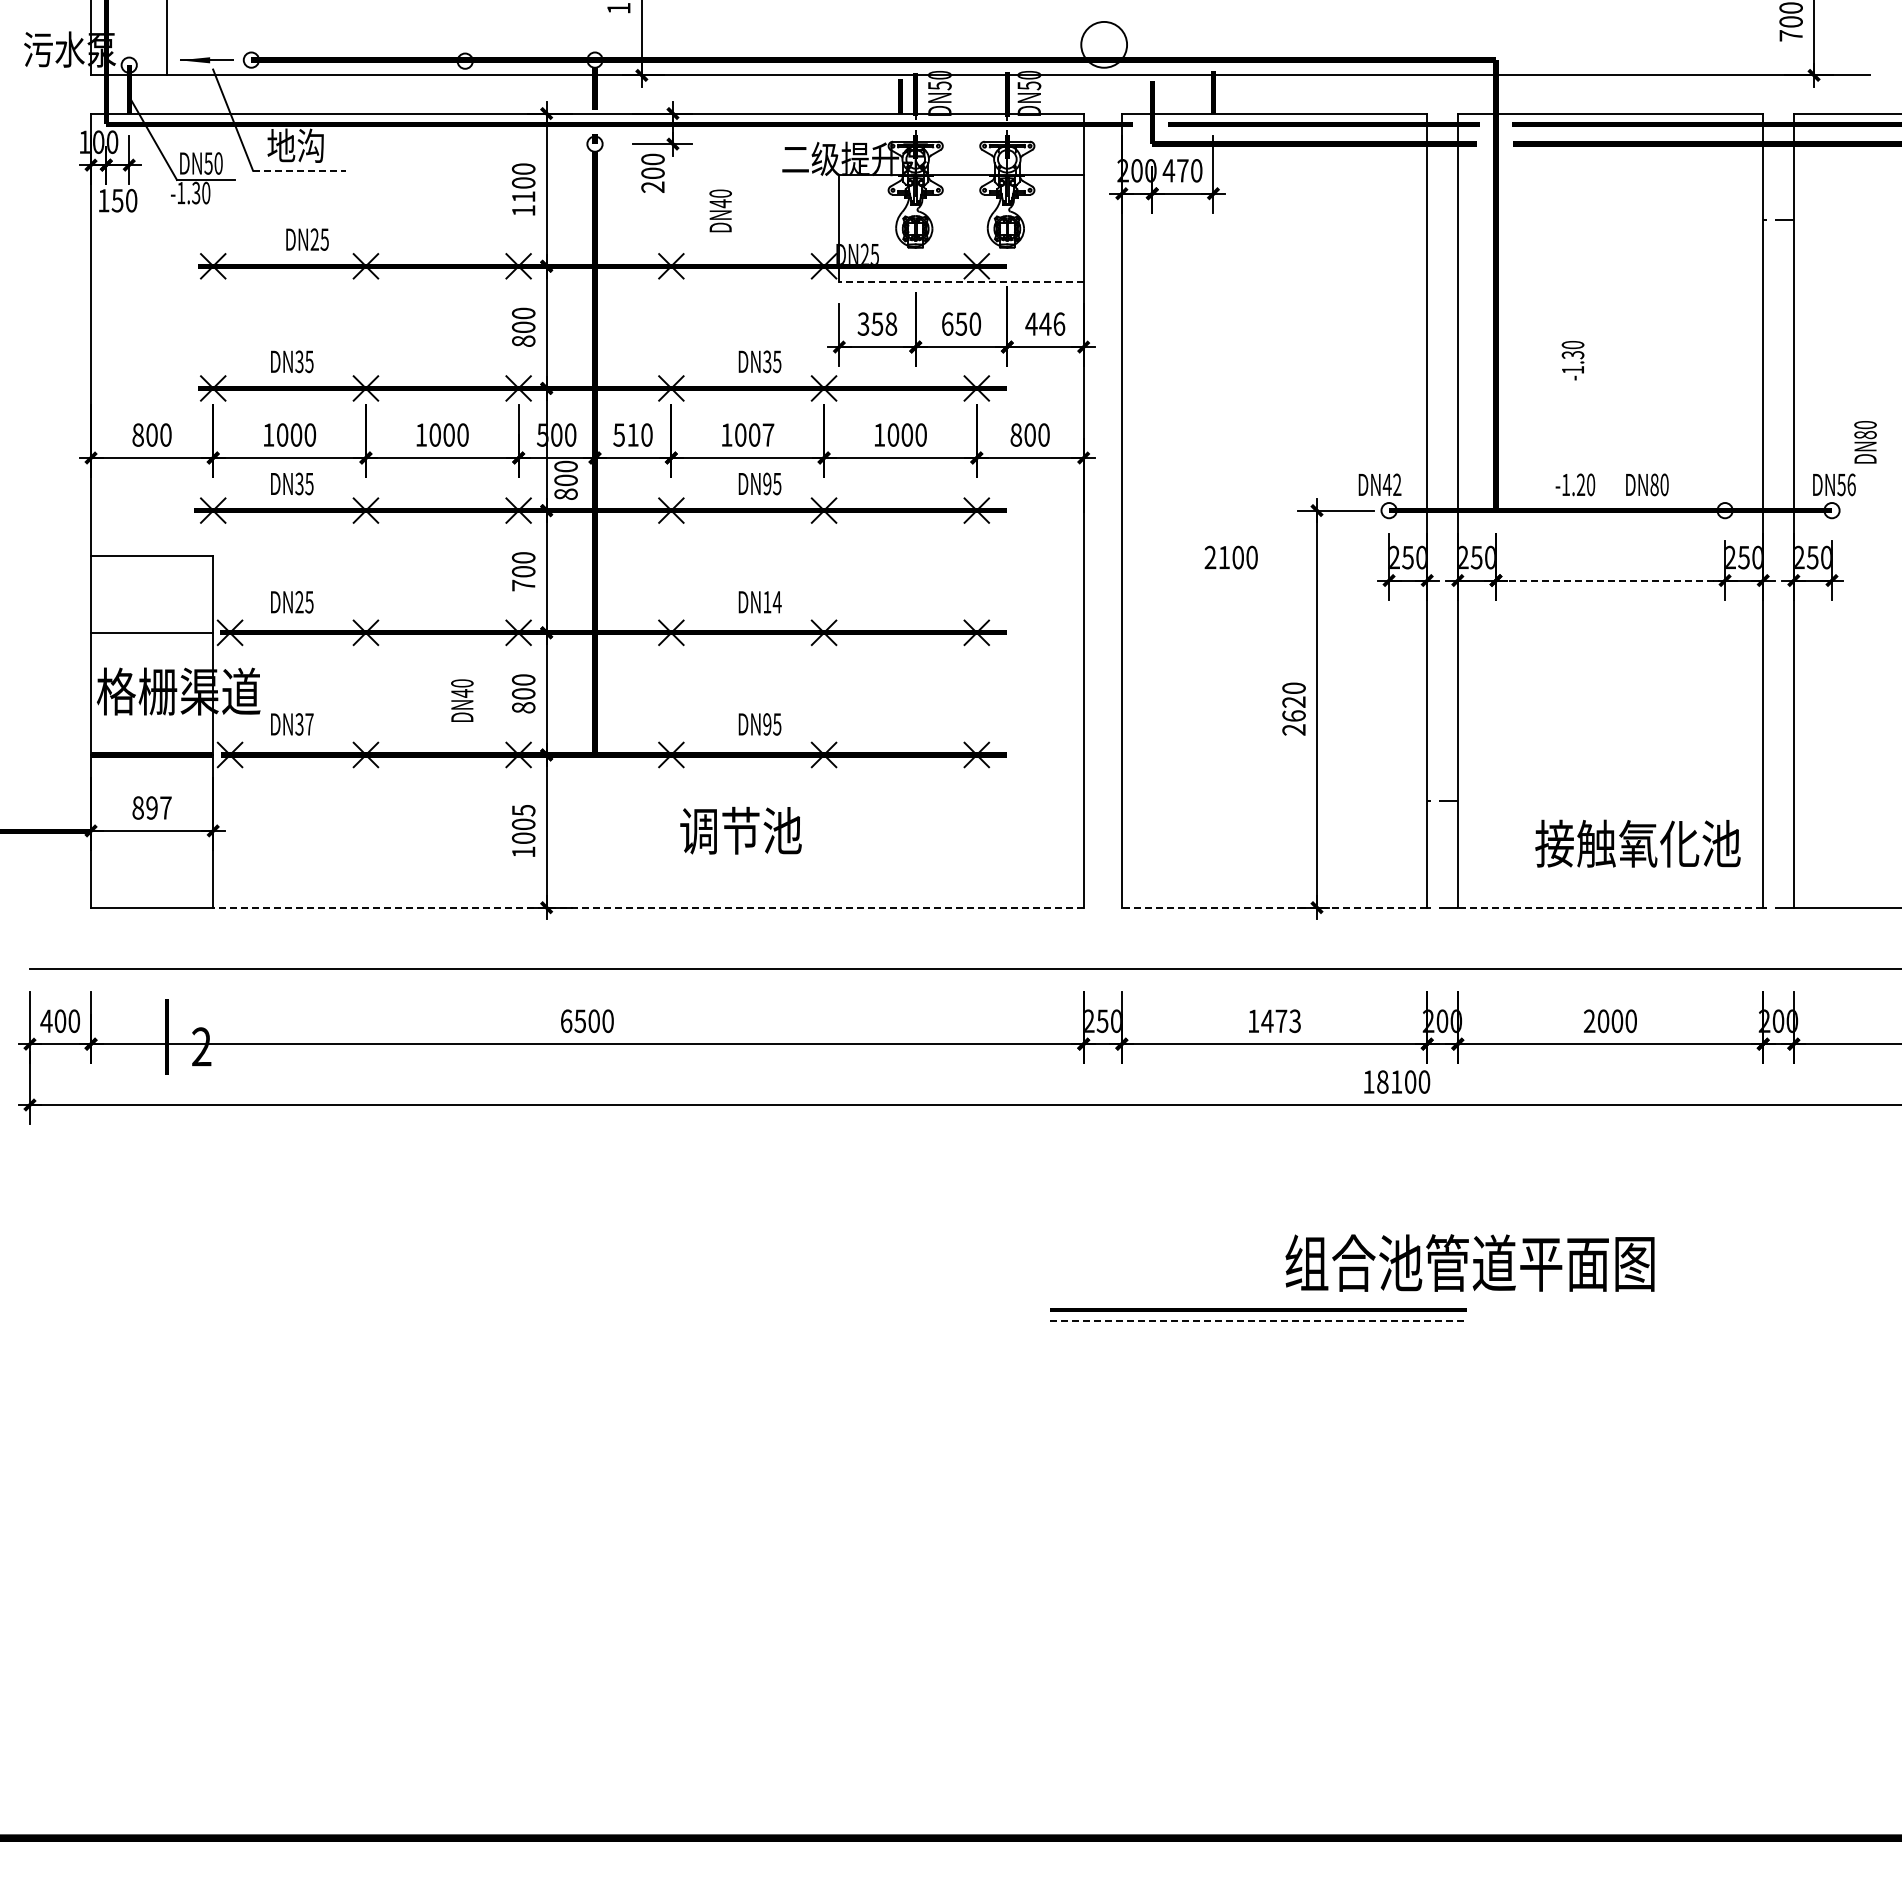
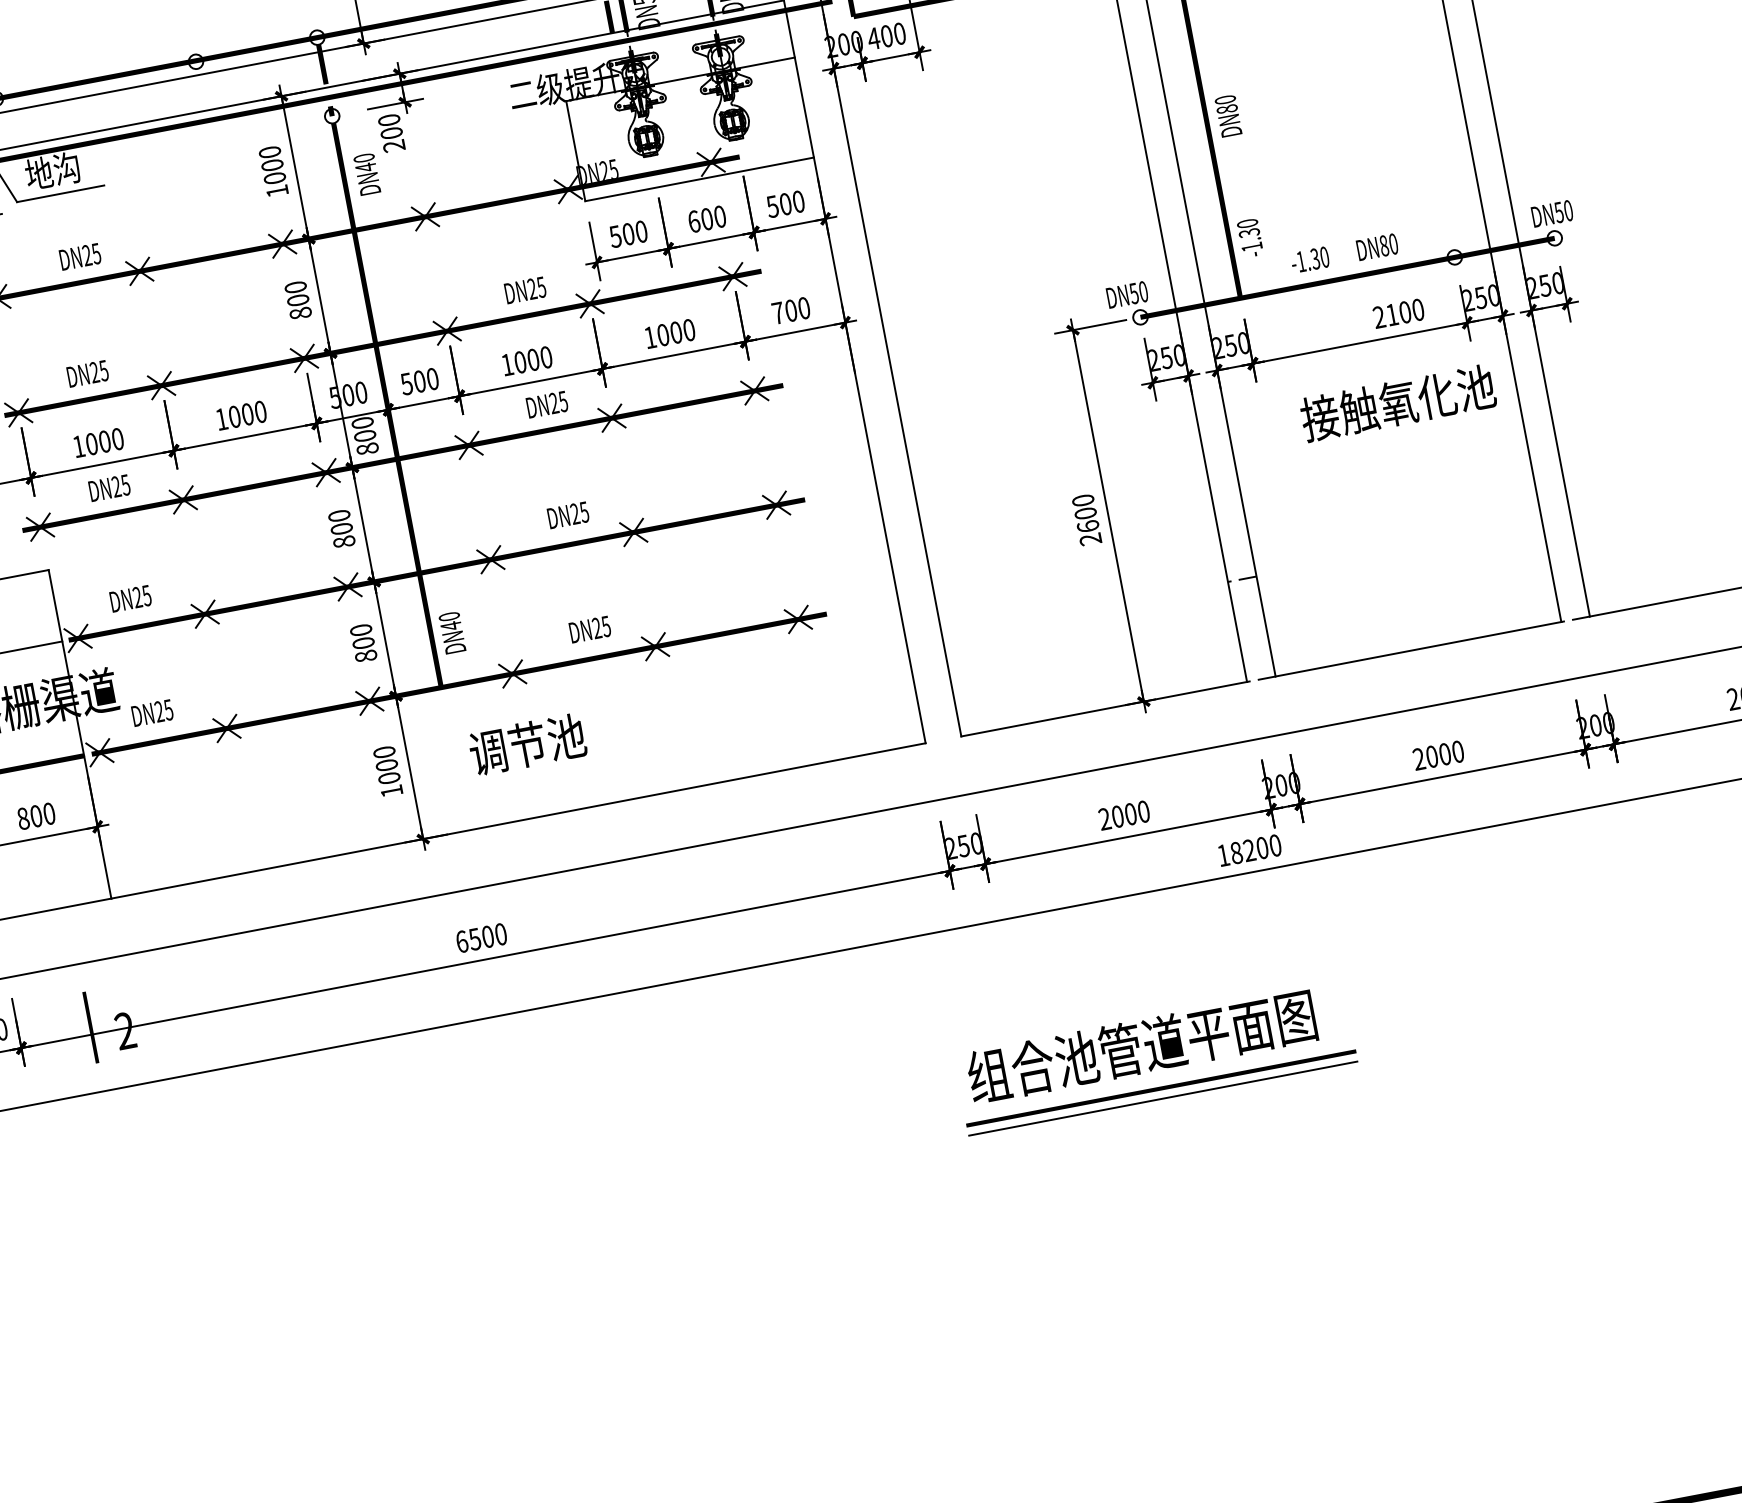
line: (299, 170) -> (60, 193), dashed -> solid
text: (1182, 170) -> (886, 36), 470 -> 400
text: (523, 196) -> (274, 177), 1100 -> 1000
text: (720, 210) -> (367, 173), moved
line: (961, 281) -> (699, 179), dashed -> solid
text: (877, 323) -> (628, 233), 358 -> 500
text: (961, 323) -> (707, 218), 650 -> 600
text: (1045, 323) -> (785, 203), 446 -> 500
text: (1572, 360) -> (1249, 238), moved
text: (299, 362) -> (94, 373), DN35 -> DN25
text: (767, 362) -> (532, 289), DN35 -> DN25
text: (632, 434) -> (419, 381), 510 -> 500
text: (768, 434) -> (546, 356), 1007 -> 1000
text: (1016, 434) -> (778, 312), 800 -> 700
text: (1865, 442) -> (1228, 116), moved
text: (299, 484) -> (116, 487), DN35 -> DN25
text: (767, 484) -> (554, 403), DN95 -> DN25
text: (1391, 484) -> (1138, 292), DN42 -> DN50
text: (1851, 484) -> (1568, 210), DN56 -> DN50
text: (1580, 485) -> (1315, 259), -1.20 -> -1.30
text: (1230, 557) -> (1398, 313), moved
line: (1610, 580) -> (1360, 343), dashed -> solid
text: (523, 585) -> (344, 541), 700 -> 800
text: (772, 602) -> (580, 513), DN14 -> DN25
text: (462, 700) -> (452, 632), moved
text: (1293, 701) -> (1085, 512), 2620 -> 2600
text: (304, 724) -> (164, 710), DN37 -> DN25
text: (767, 724) -> (597, 628), DN95 -> DN25
text: (158, 807) -> (42, 814), 897 -> 800
text: (523, 810) -> (384, 752), 1005 -> 1000
text: (740, 830) -> (527, 744), moved
text: (1637, 843) -> (1397, 402), moved
line: (647, 907) -> (517, 820), dashed -> solid
line: (1274, 907) -> (1104, 709), dashed -> solid
line: (1610, 907) -> (1418, 649), dashed -> solid
text: (1273, 1021) -> (1123, 815), 1473 -> 2000
text: (1396, 1081) -> (1249, 850), 18100 -> 18200
text: (1469, 1262) -> (1141, 1046), moved
line: (1259, 1320) -> (1163, 1098), dashed -> solid

